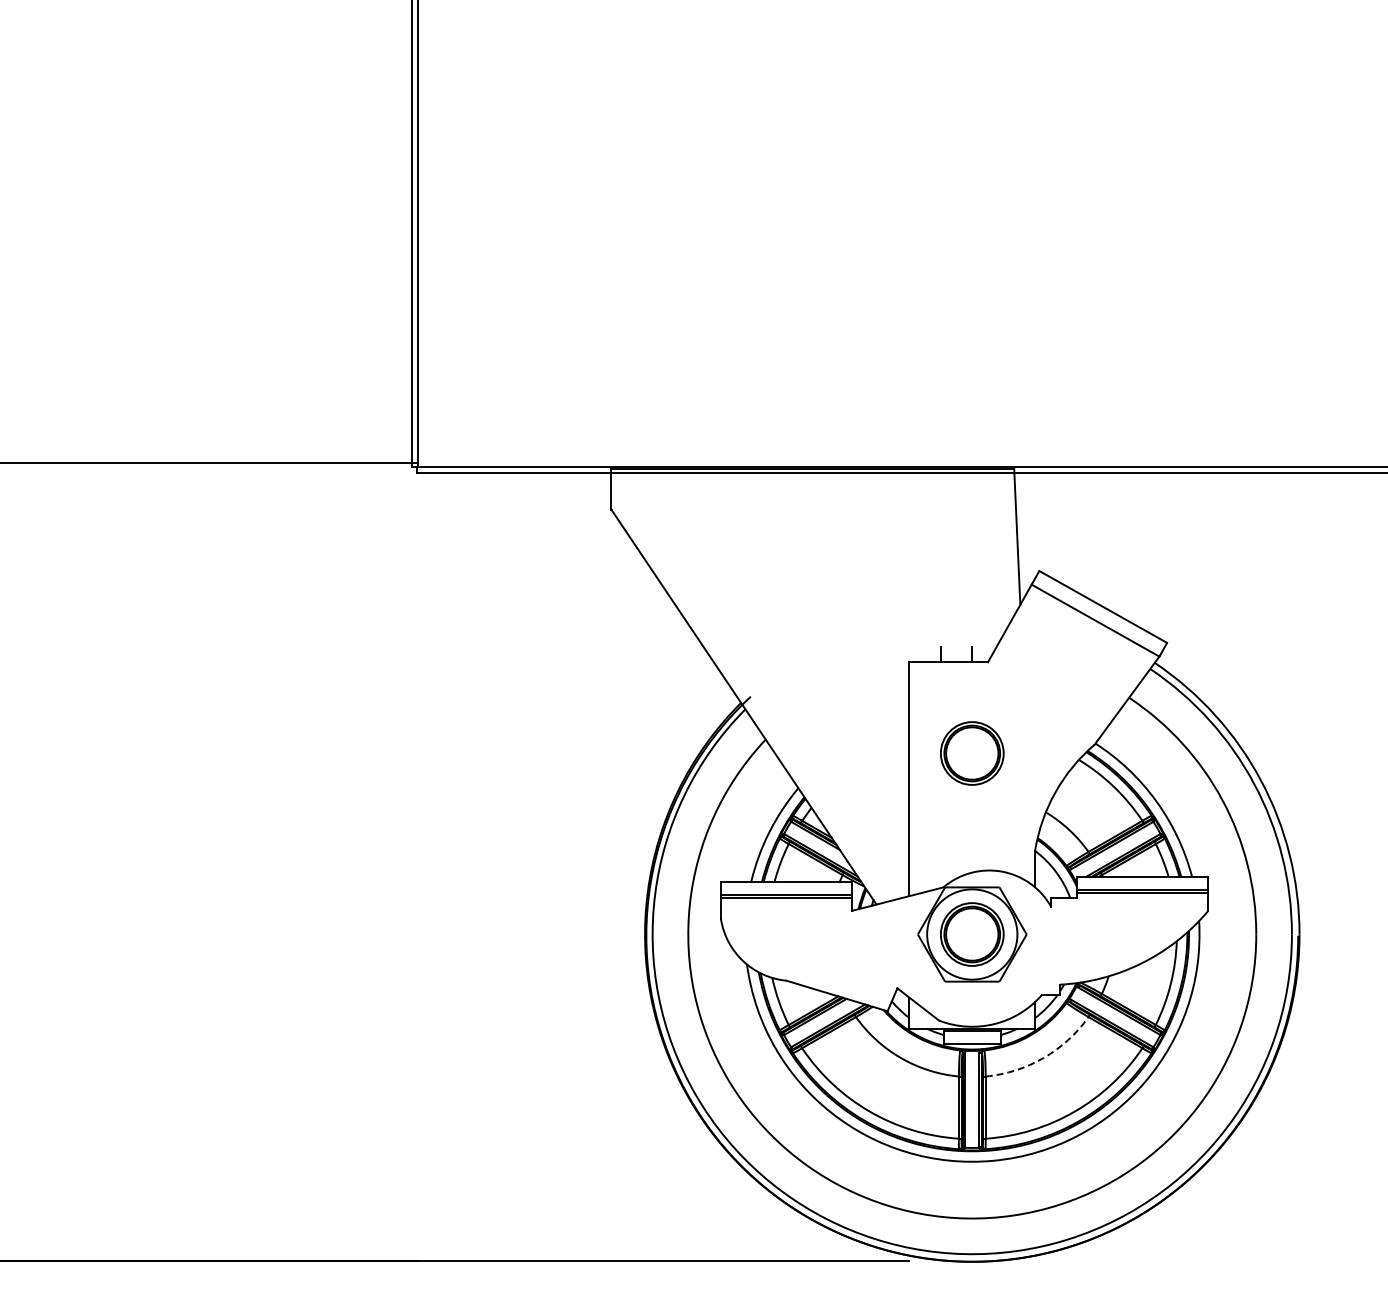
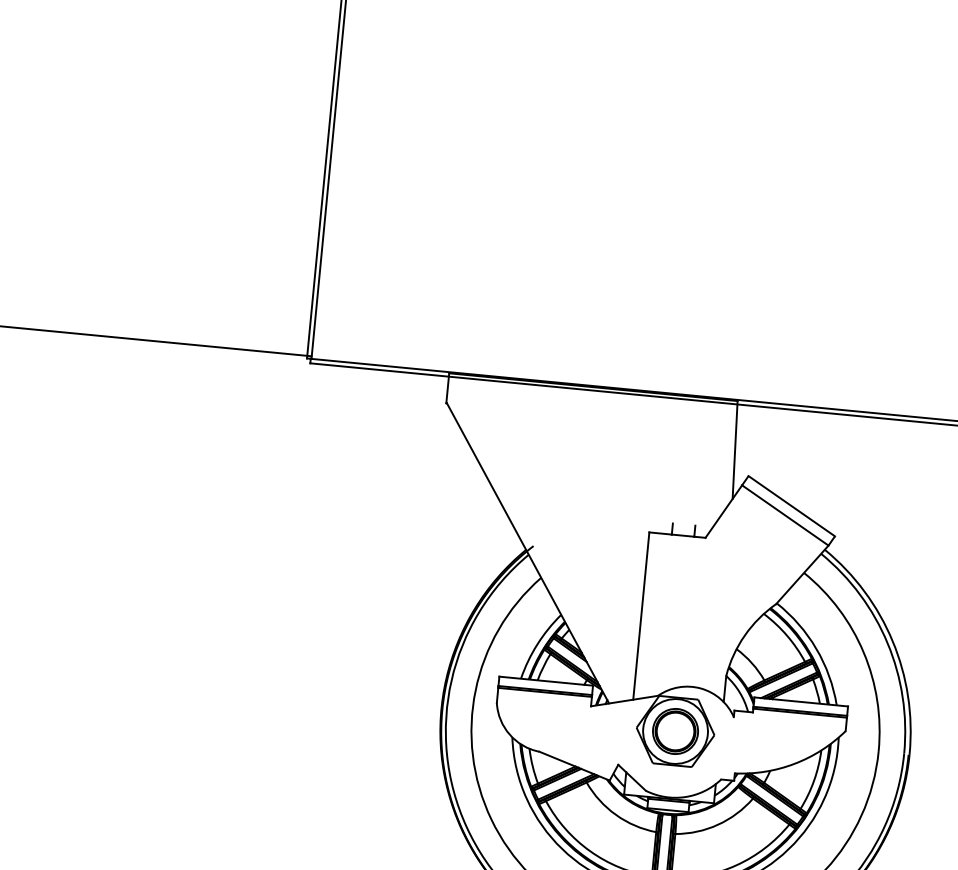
part: (972, 753) -> (688, 602), removed
arc: (1043, 1058) -> (717, 825), dashed -> solid

